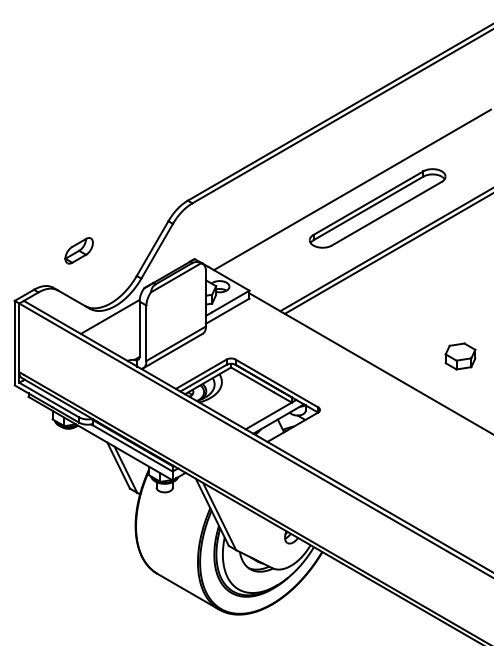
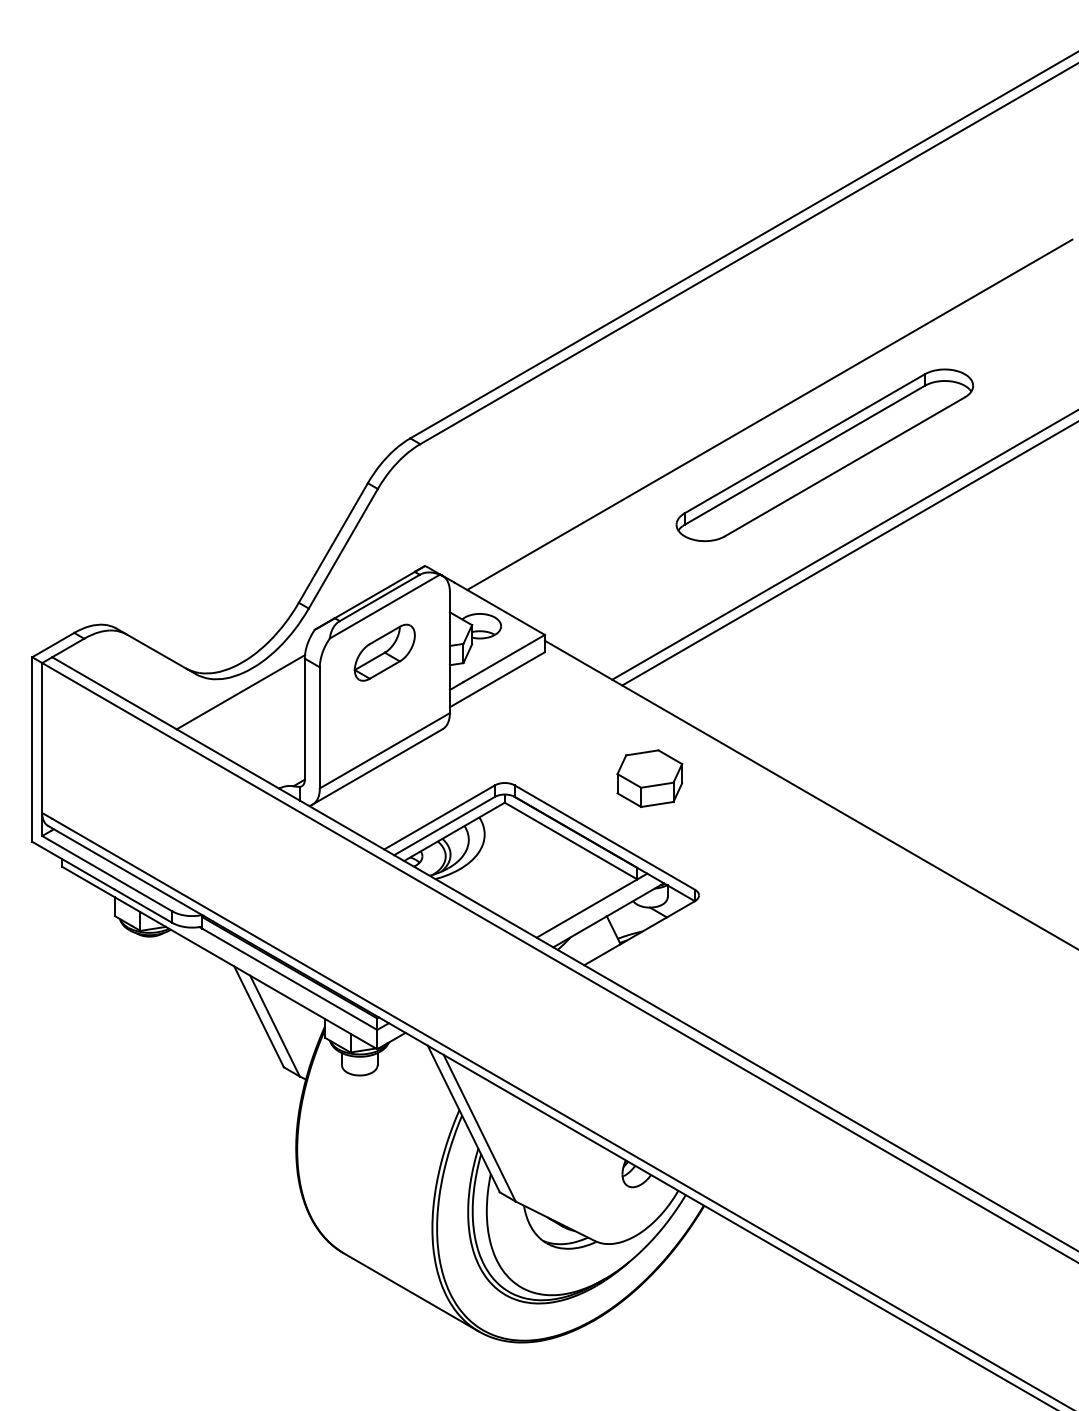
part: (78, 250) -> (383, 651), moved
part: (460, 356) -> (649, 778), moved

